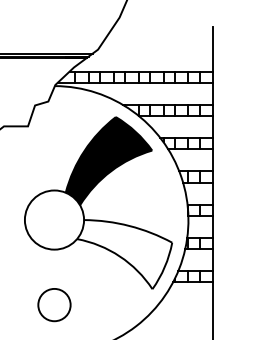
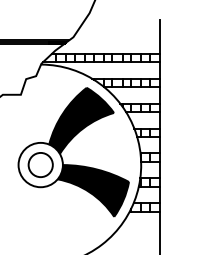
fill: (124, 254) -> (93, 190), added
circle: (54, 305) -> (40, 165), moved

